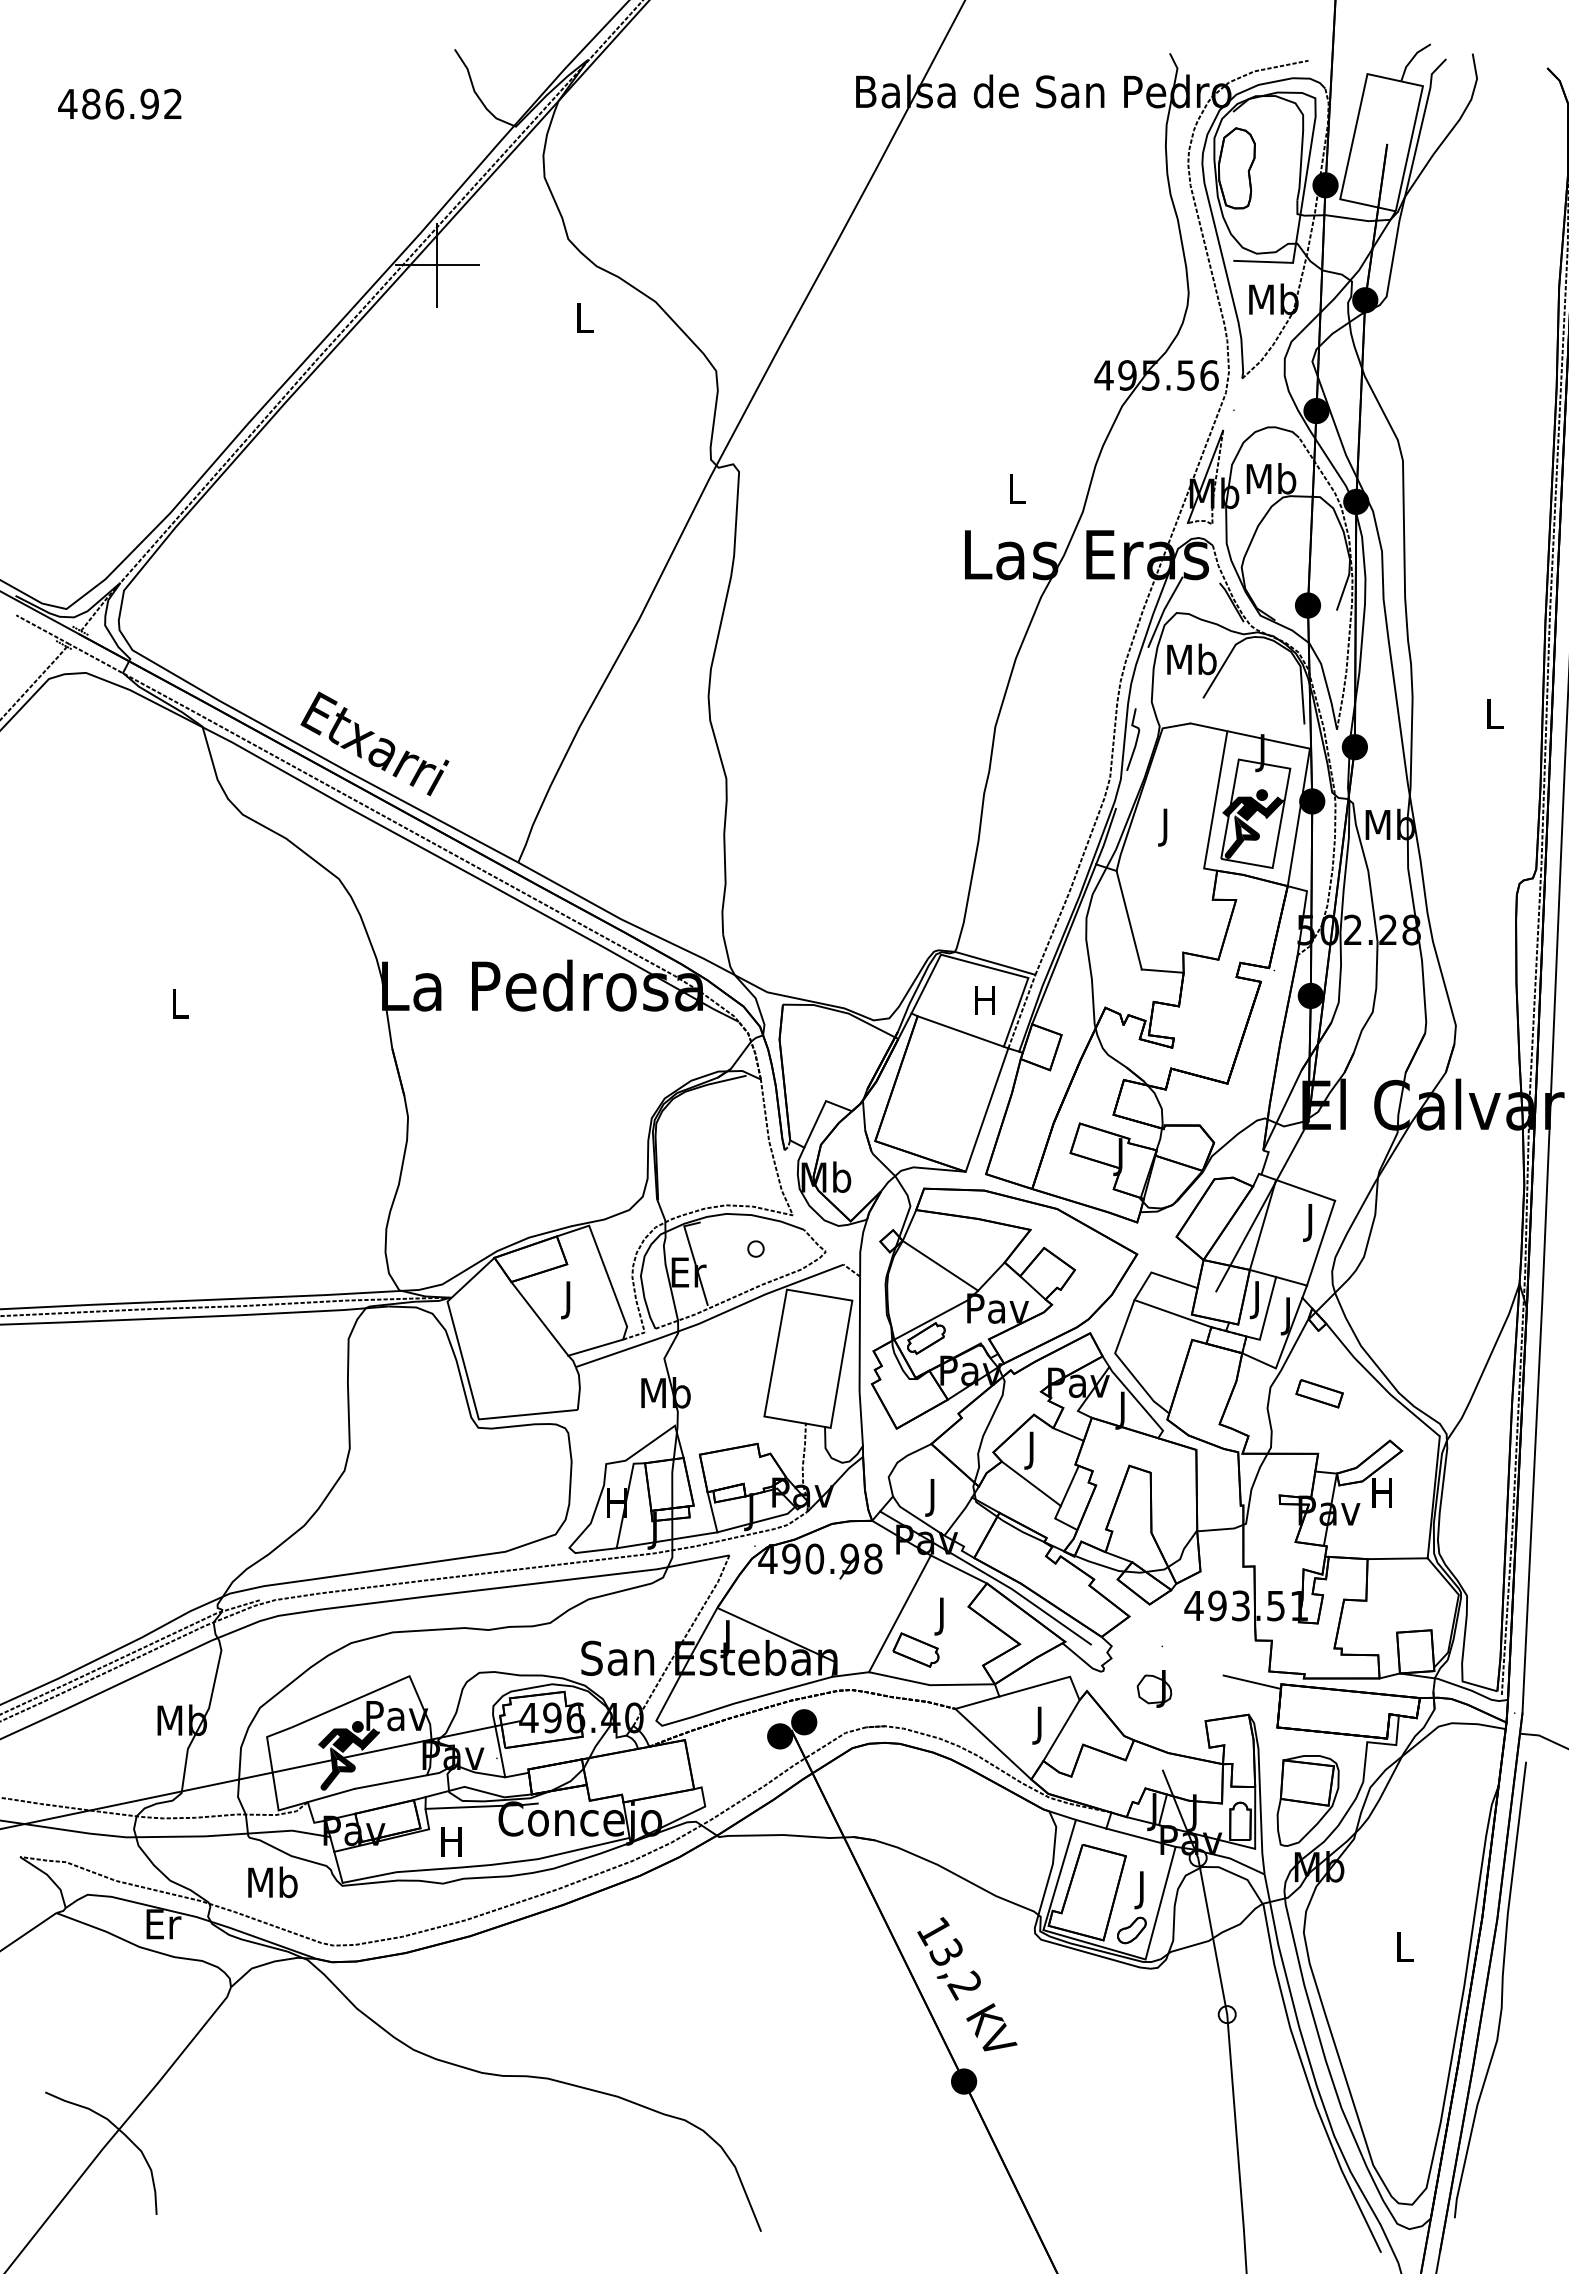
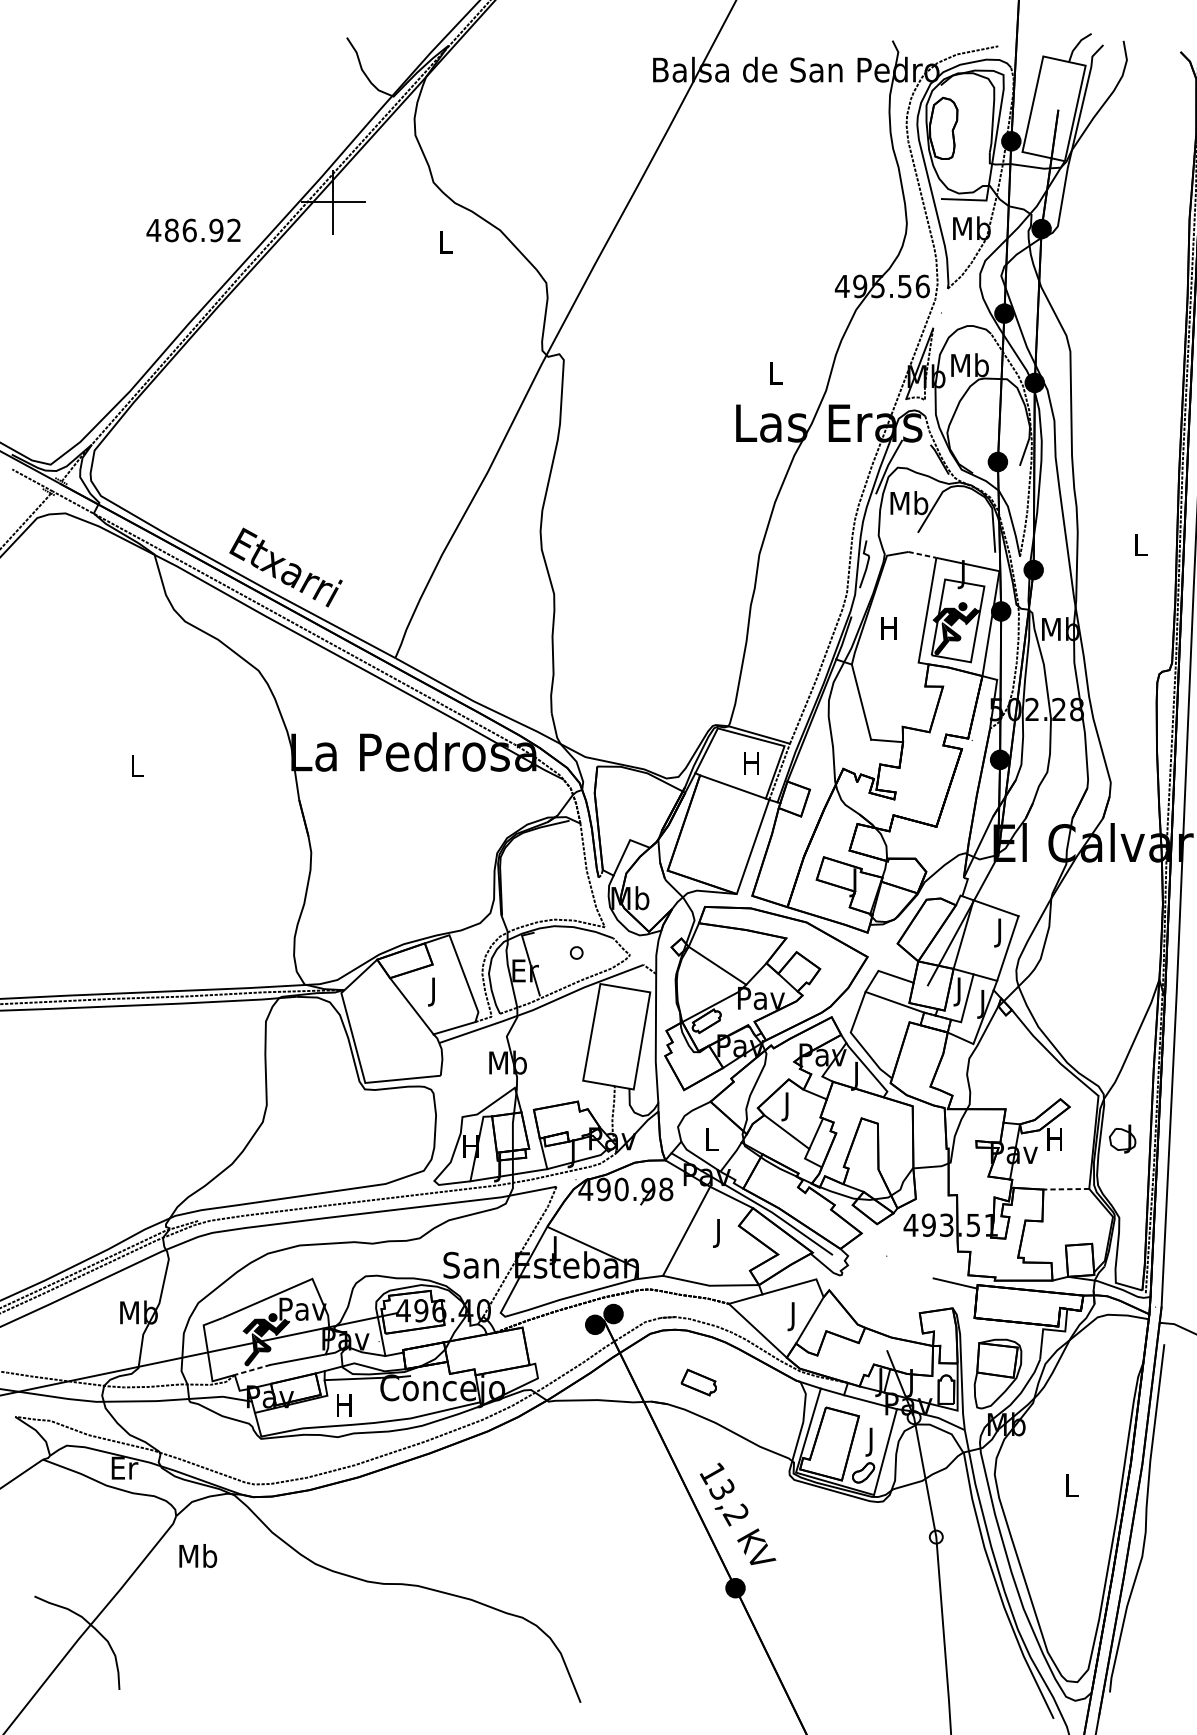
text: (119, 103) -> (193, 230), moved
line: (1209, 727) -> (922, 555), solid -> dashed
text: (1165, 827) -> (889, 631), J -> H
part: (1319, 1393) -> (1006, 1063), removed
text: (933, 1497) -> (712, 1142), J -> L
line: (1397, 1558) -> (1066, 1189), solid -> dashed
part: (915, 1649) -> (698, 1382), moved
part: (1154, 1688) -> (1122, 1138), moved
line: (330, 1795) -> (252, 1369), solid -> dashed
text: (272, 1882) -> (197, 1556), moved

